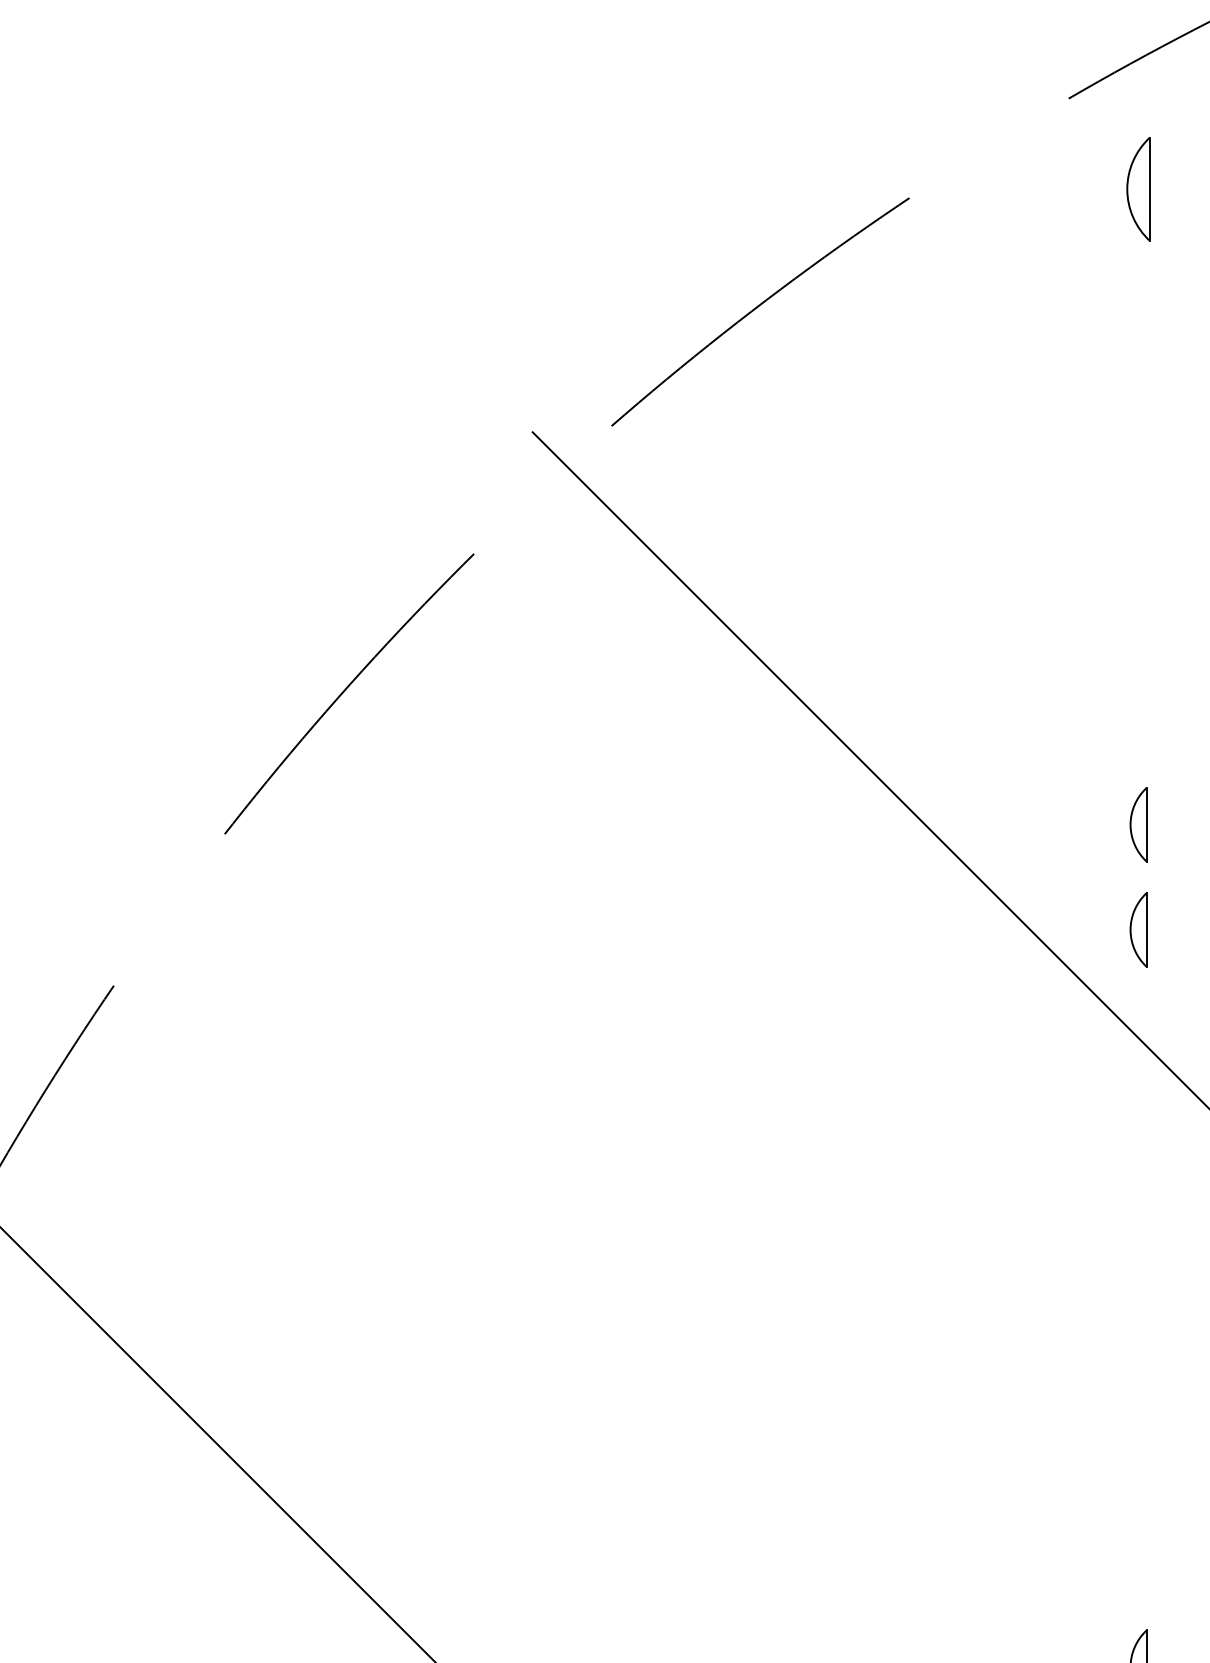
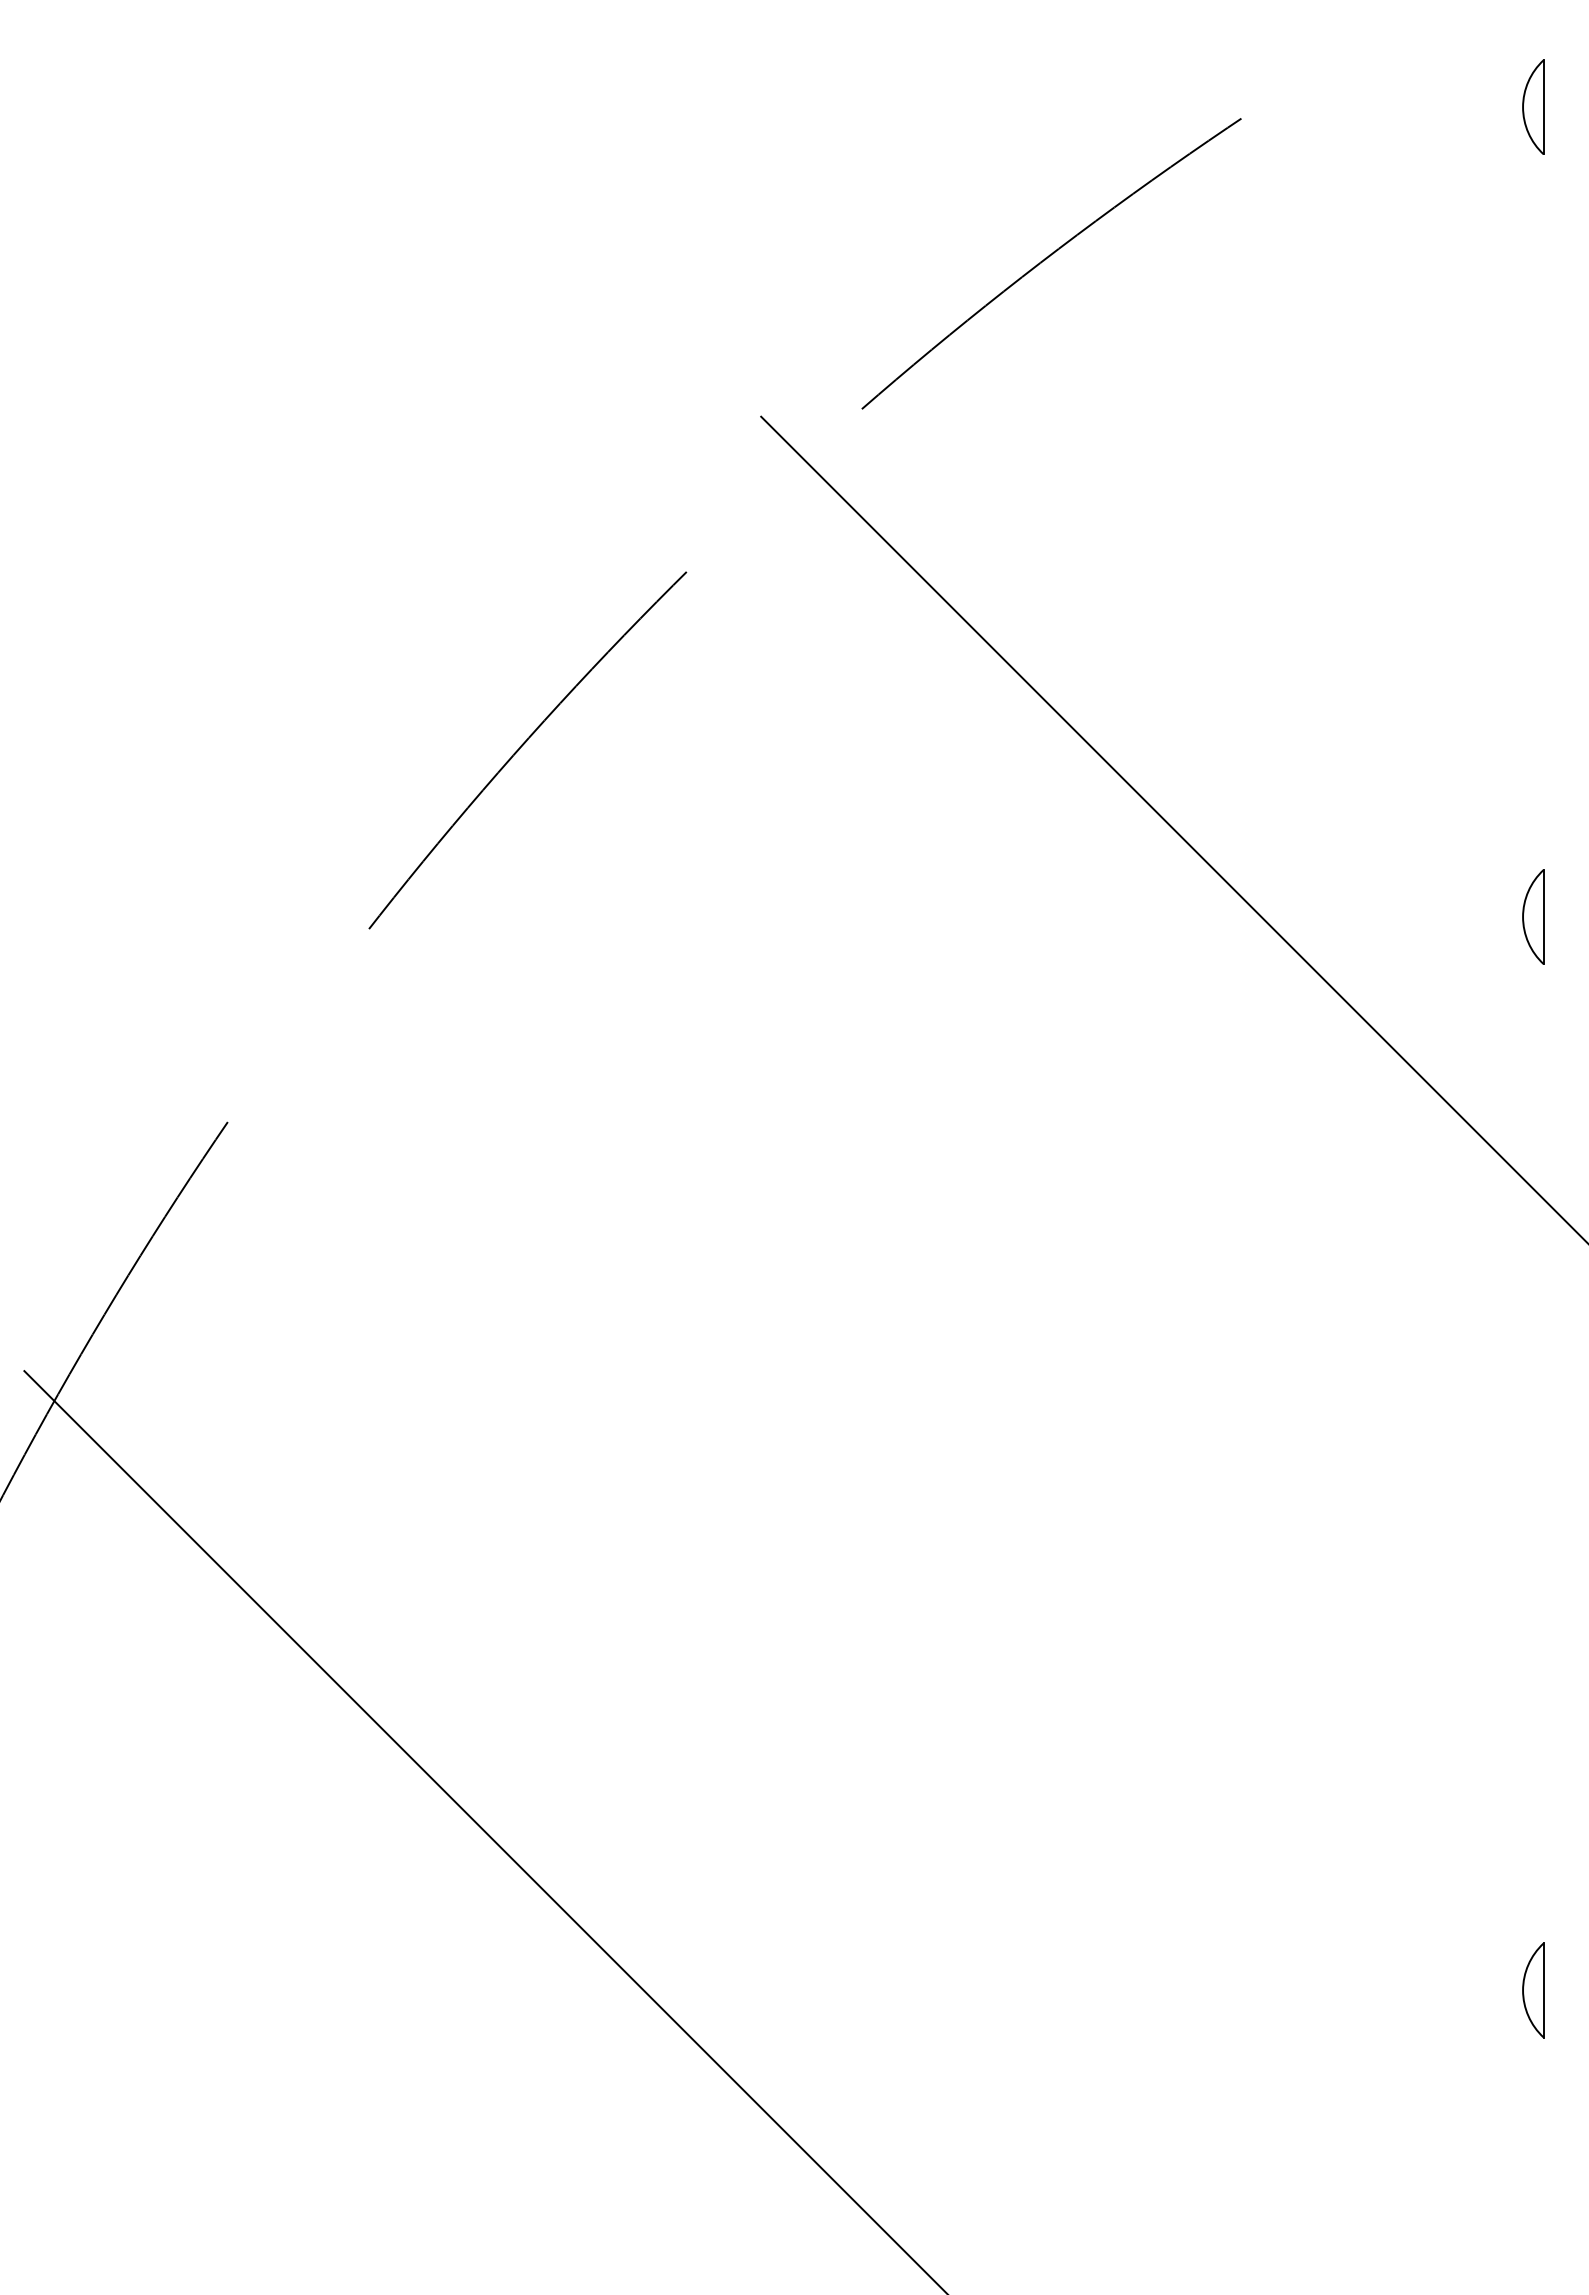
part: (1138, 188) -> (1533, 106), size x0.71
part: (1138, 929) -> (1533, 1050), removed

